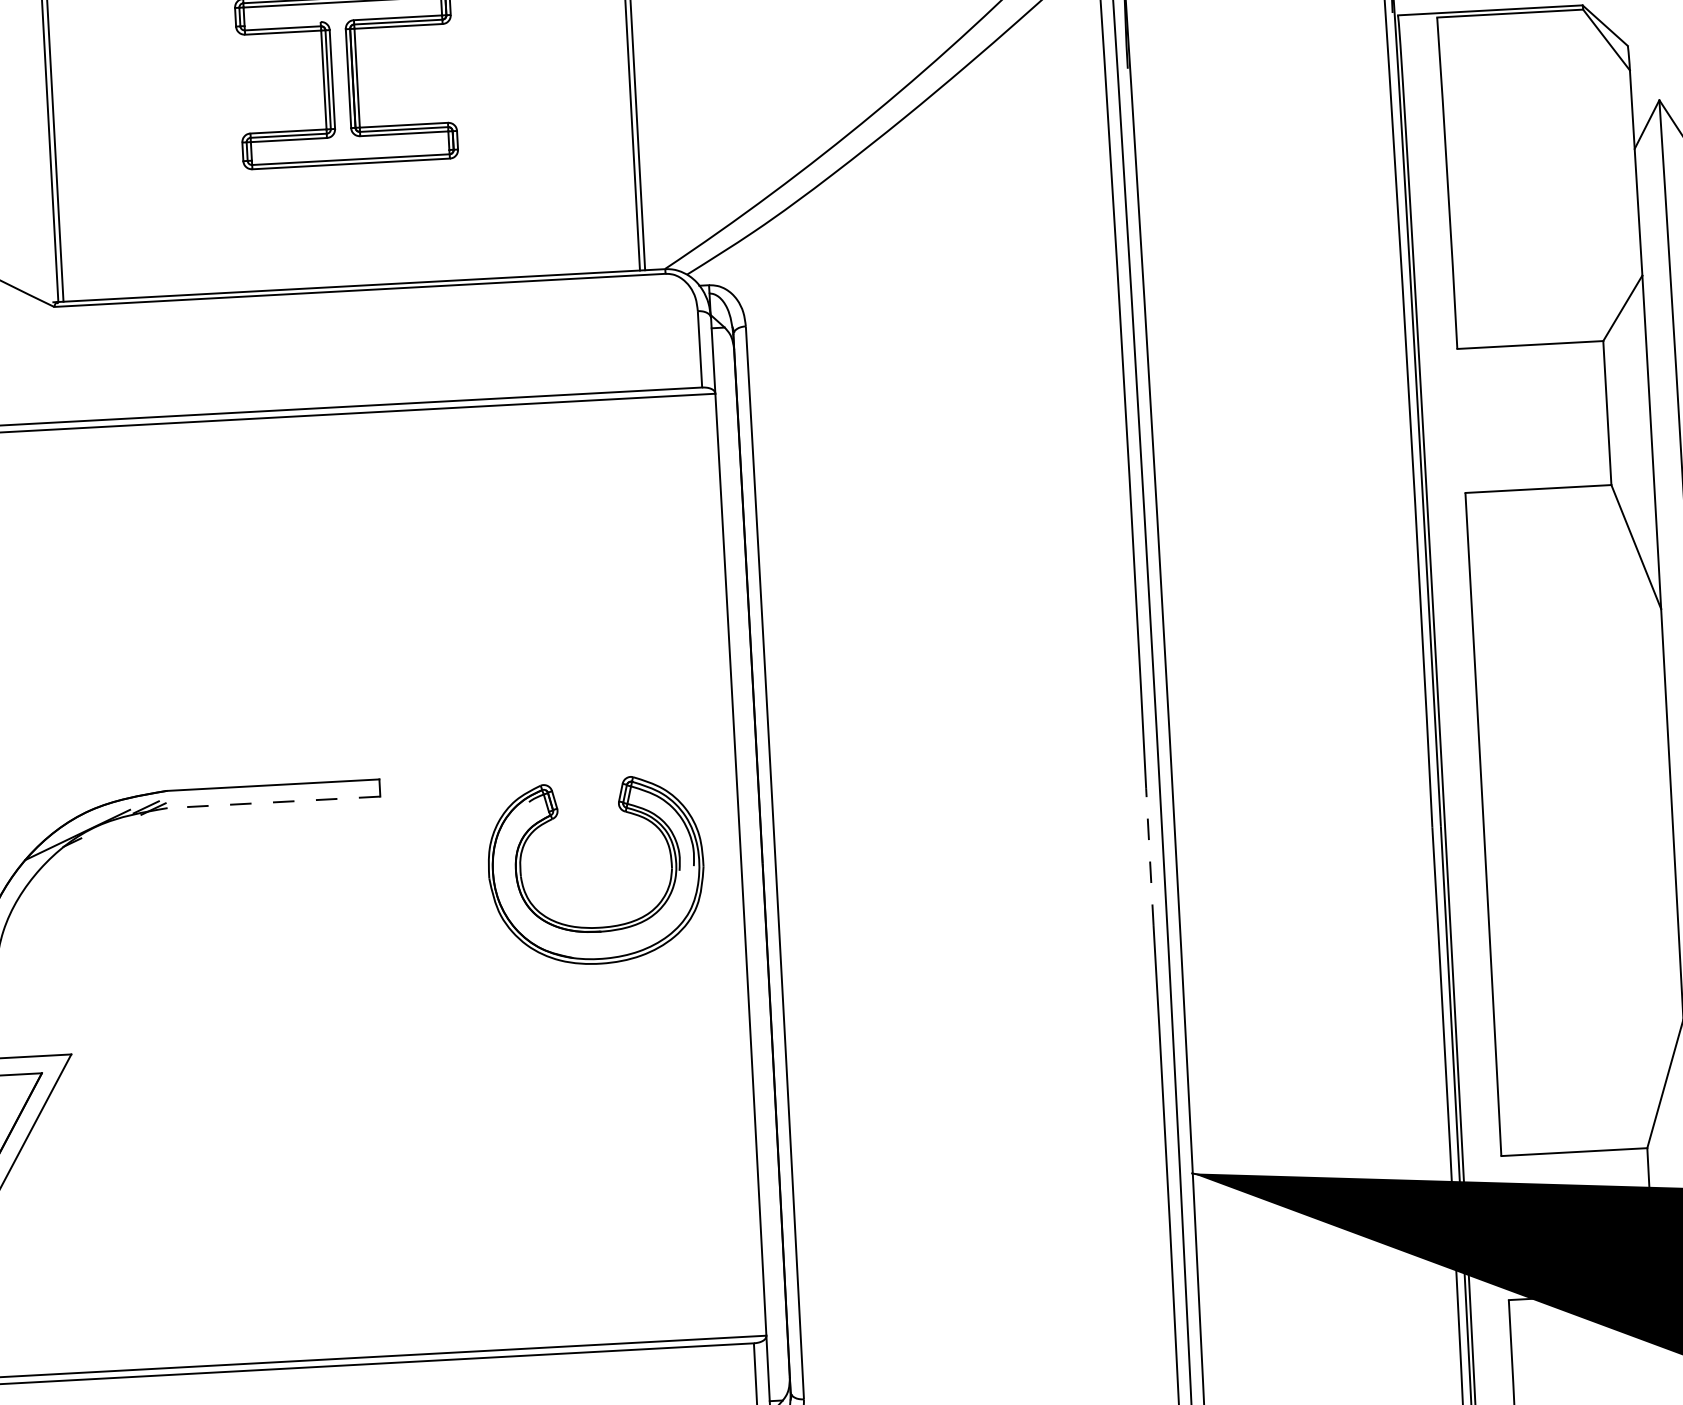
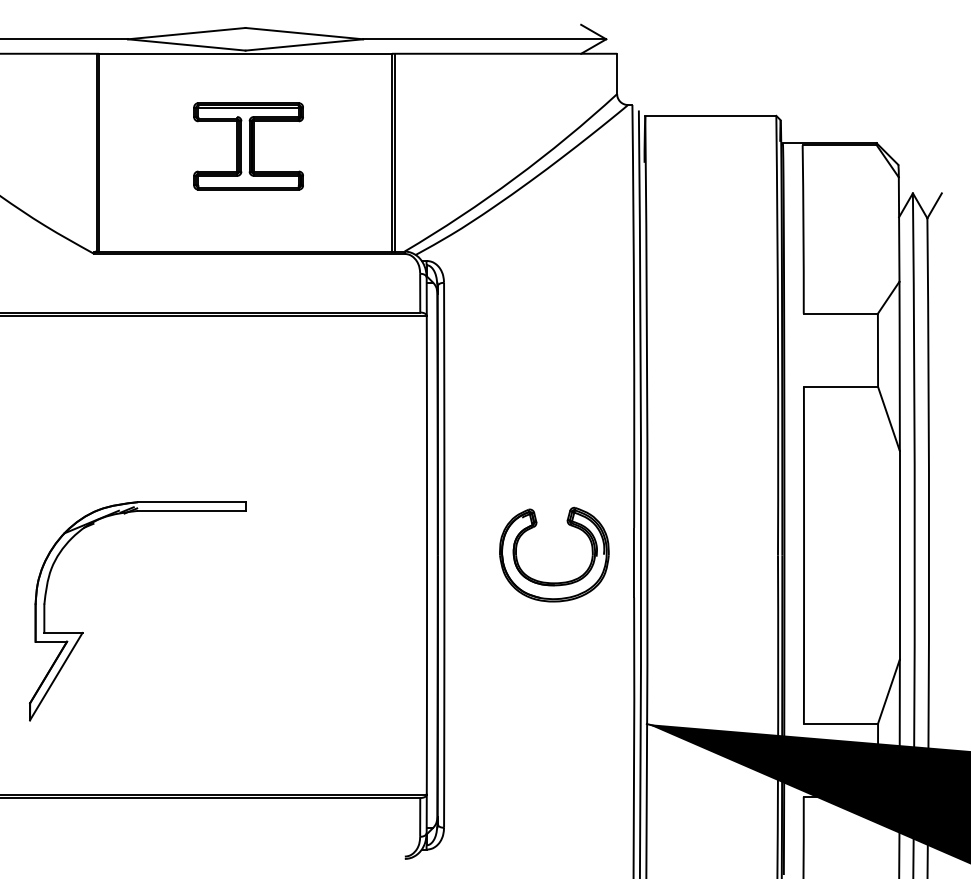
line: (272, 801) -> (191, 510), dashed -> solid
line: (1150, 856) -> (634, 562), dashed -> solid
part: (599, 926) -> (554, 582), moved

